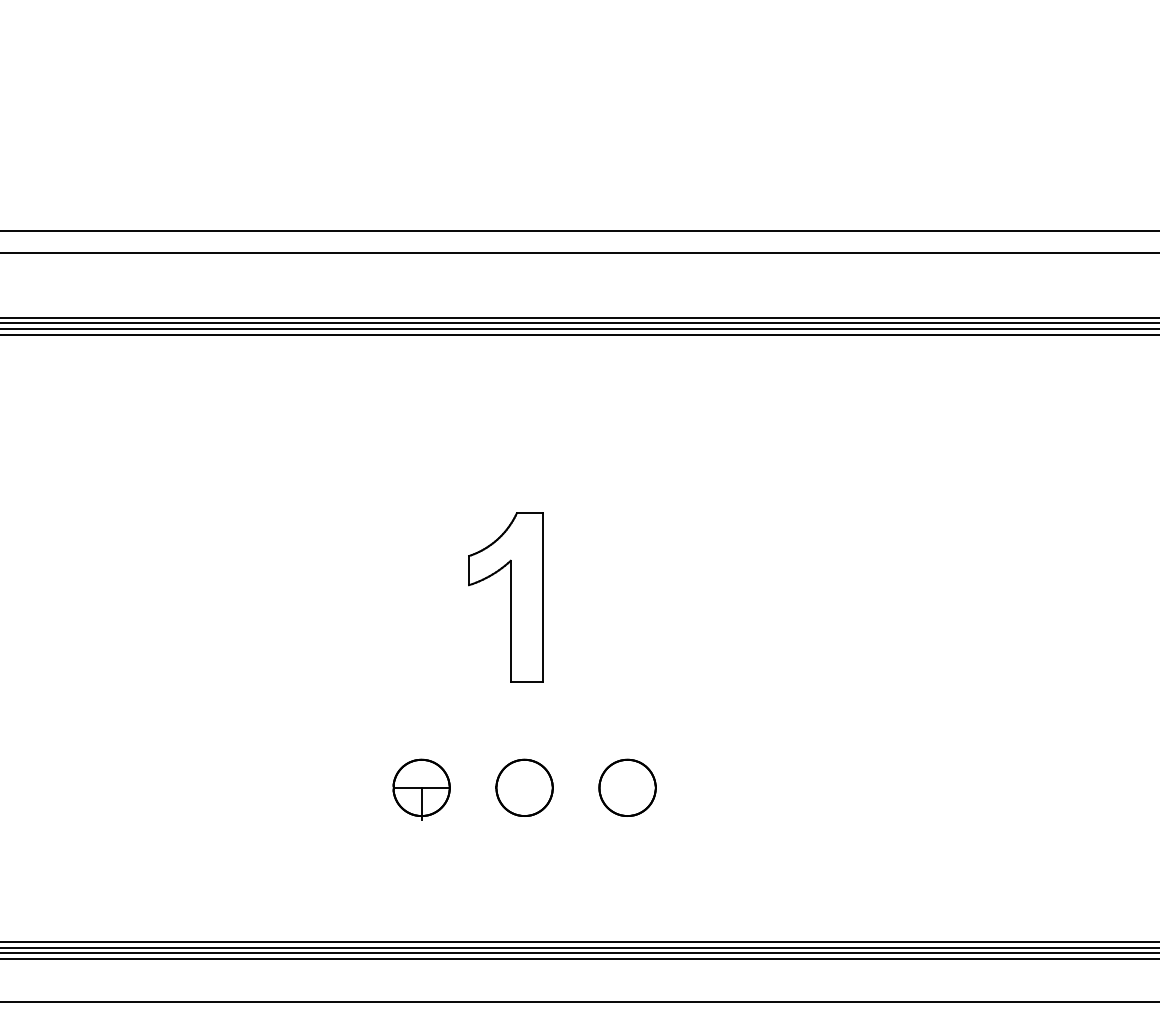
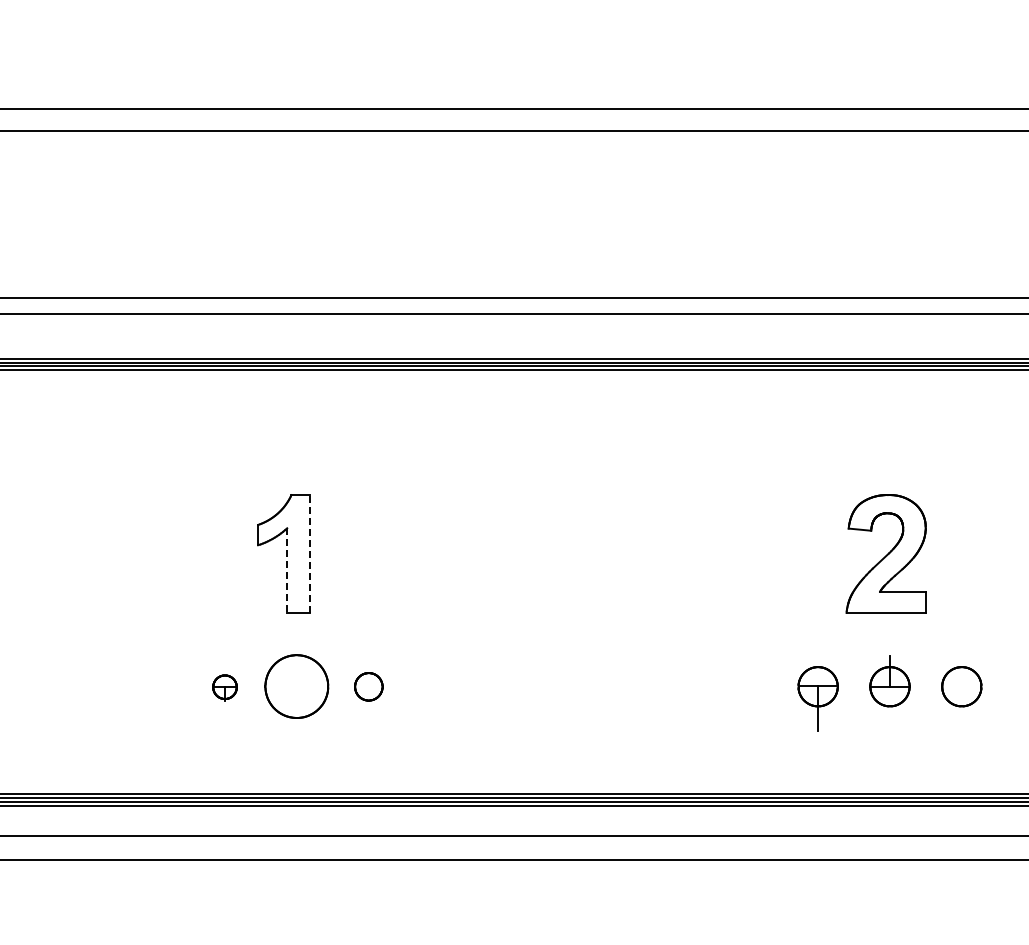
line: (542, 596) -> (309, 553), solid -> dashed
line: (511, 622) -> (287, 571), solid -> dashed
part: (524, 787) -> (296, 686), size x1.6
part: (627, 787) -> (368, 686), size x0.7
part: (420, 789) -> (224, 687), size x0.6

